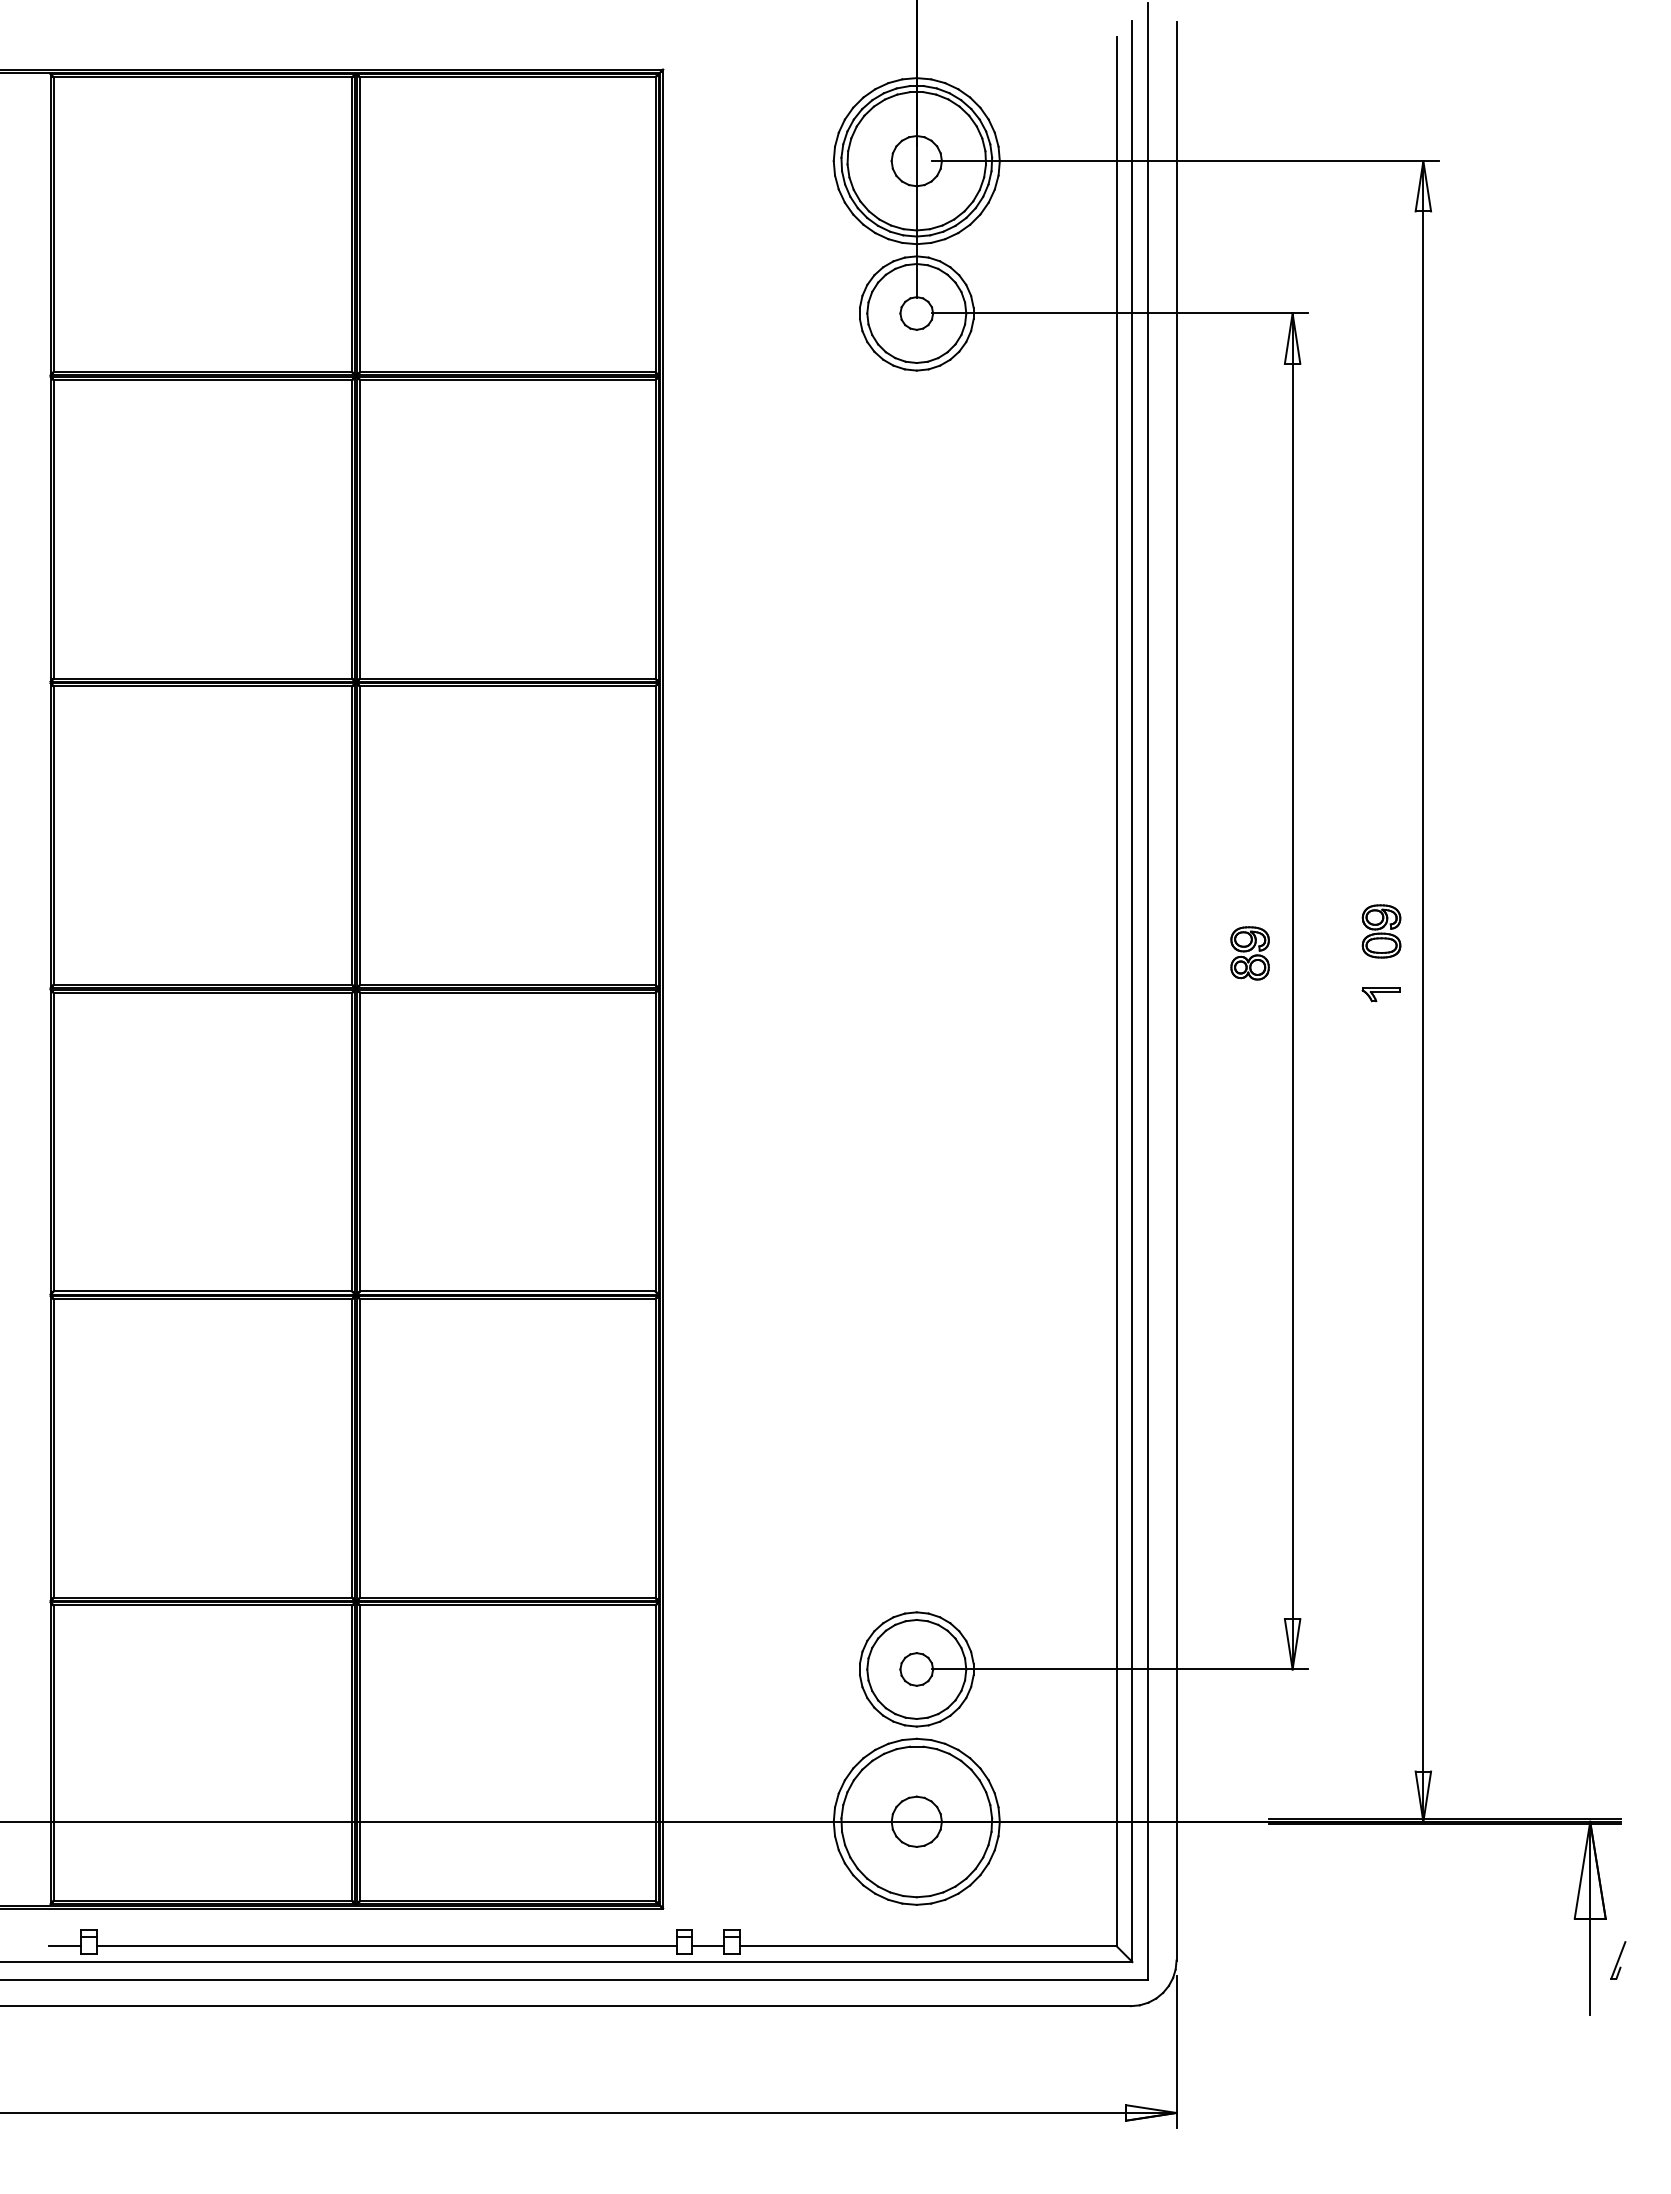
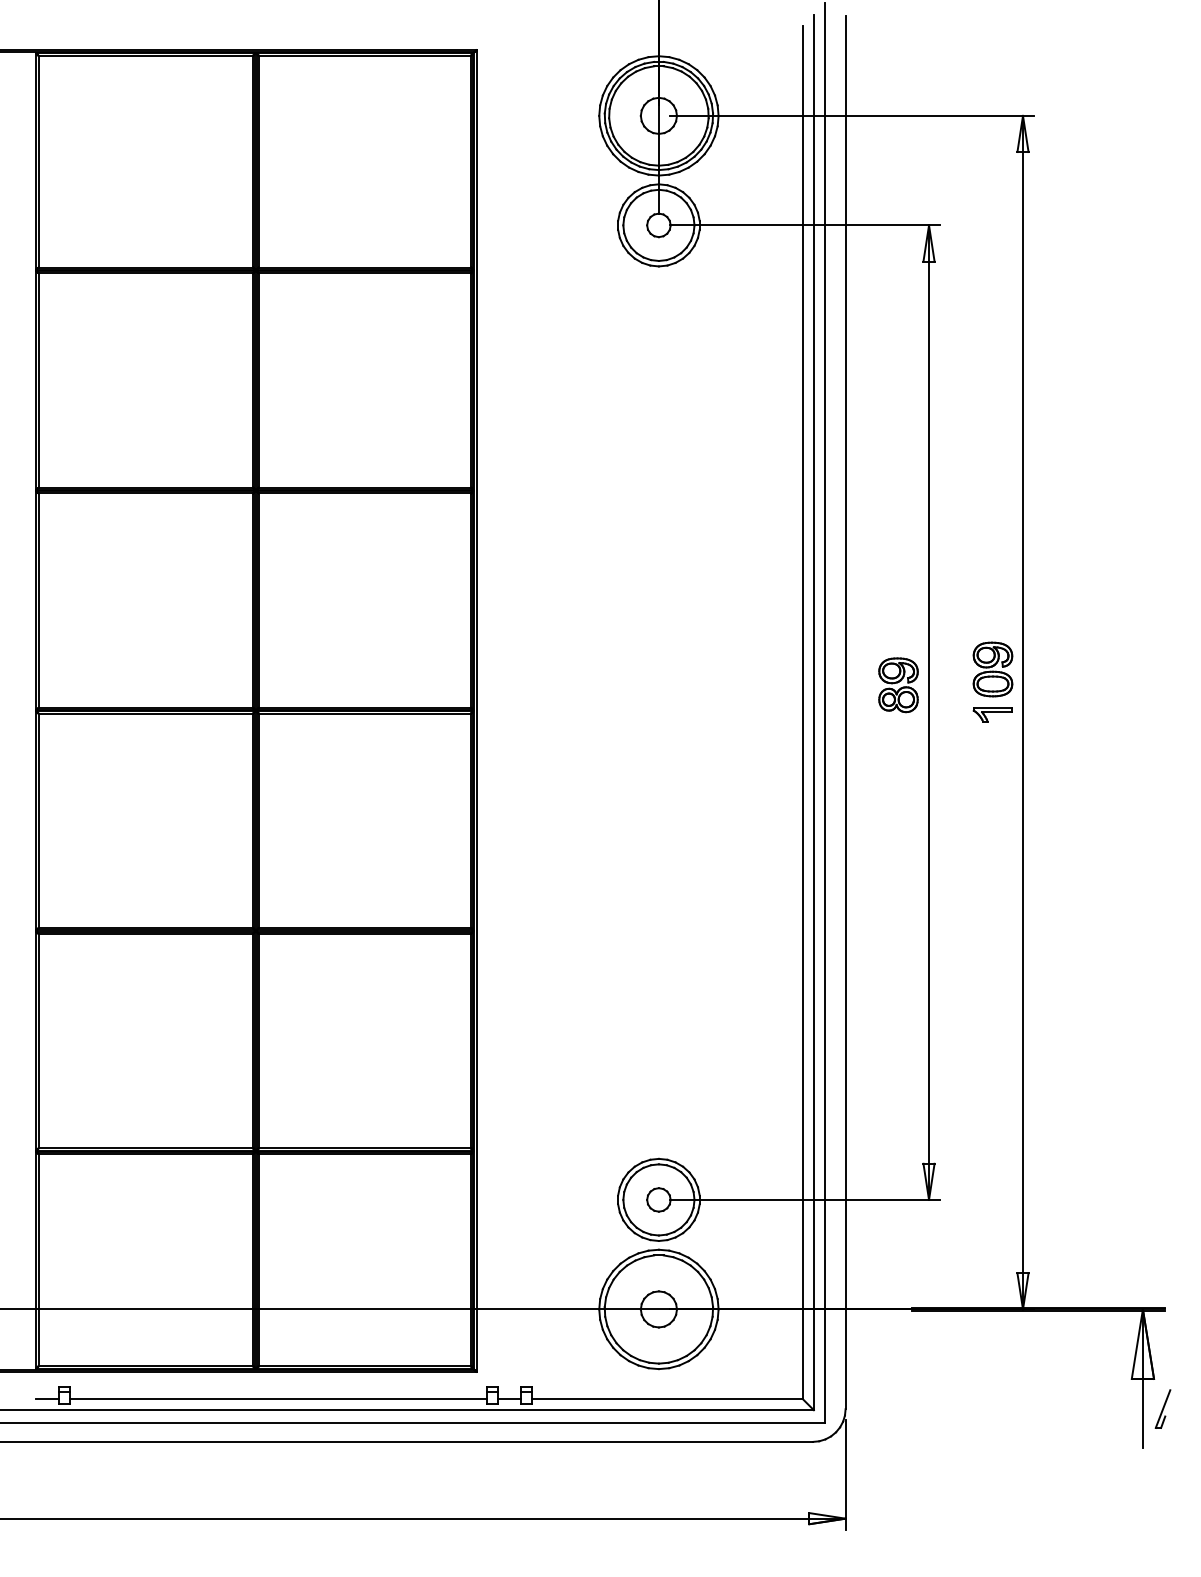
part: (1381, 931) -> (992, 669), size x1.43
part: (1249, 953) -> (898, 685), size x1.43
part: (1380, 994) -> (992, 714), size x1.43
part: (1618, 1960) -> (1163, 1409), size x1.43

